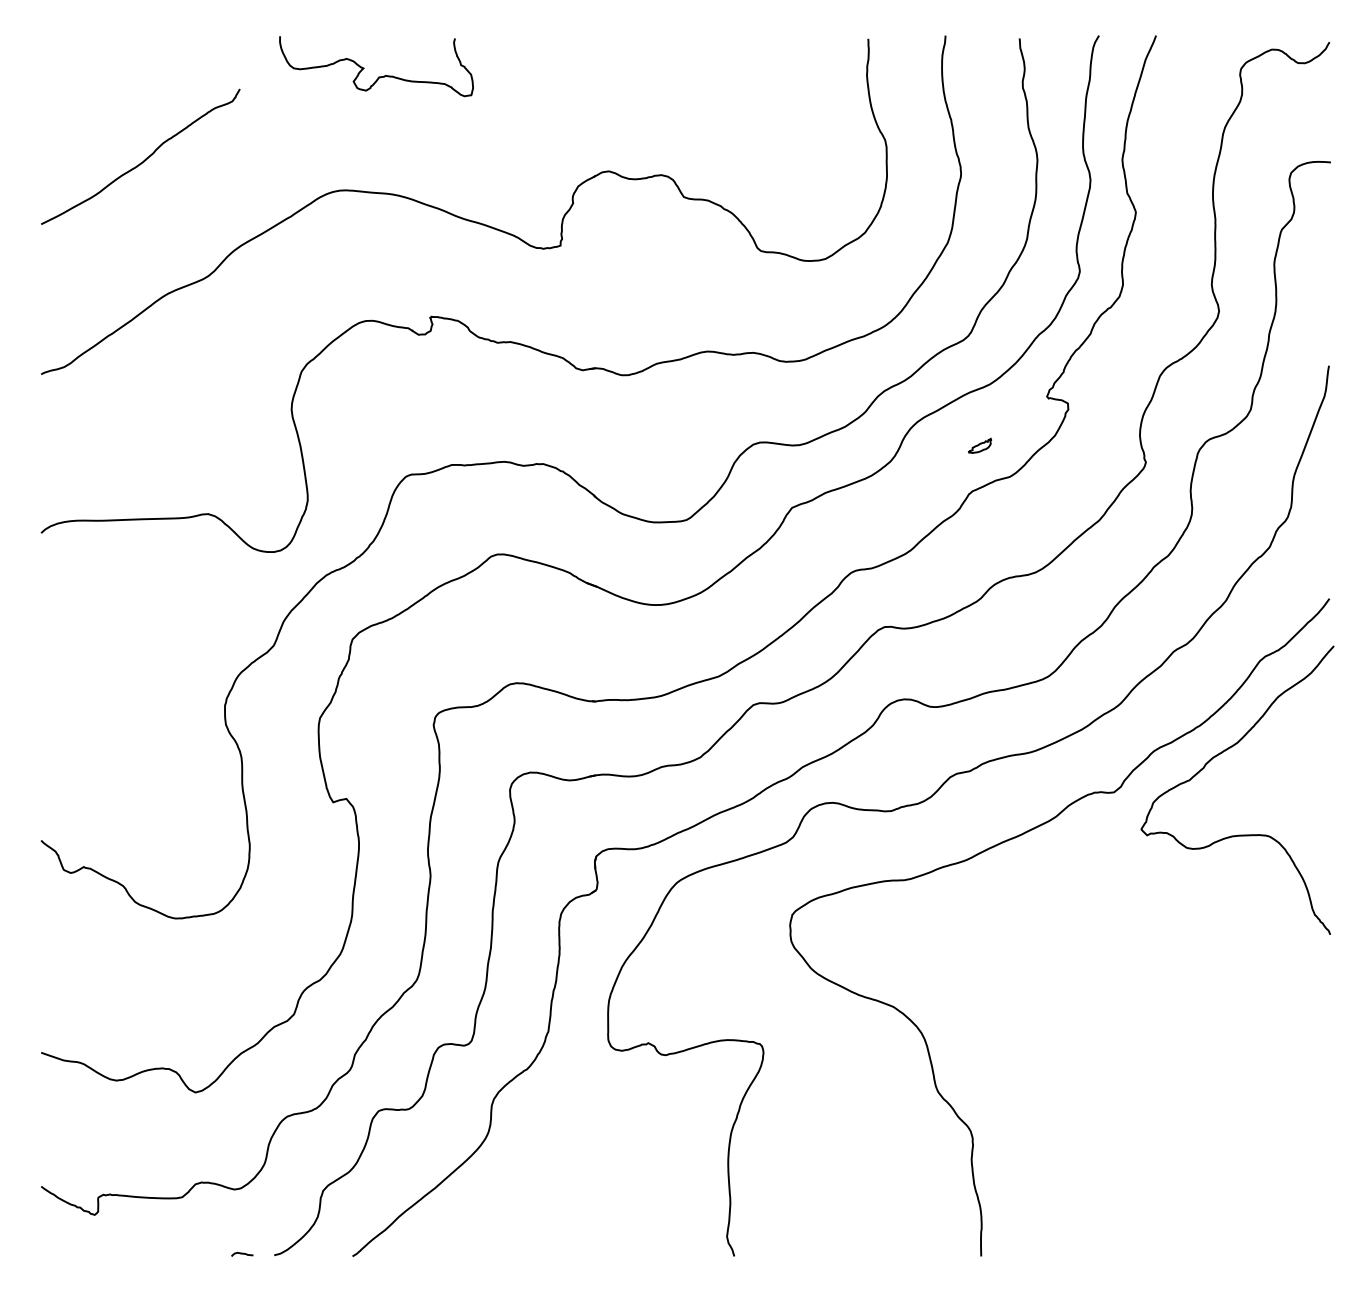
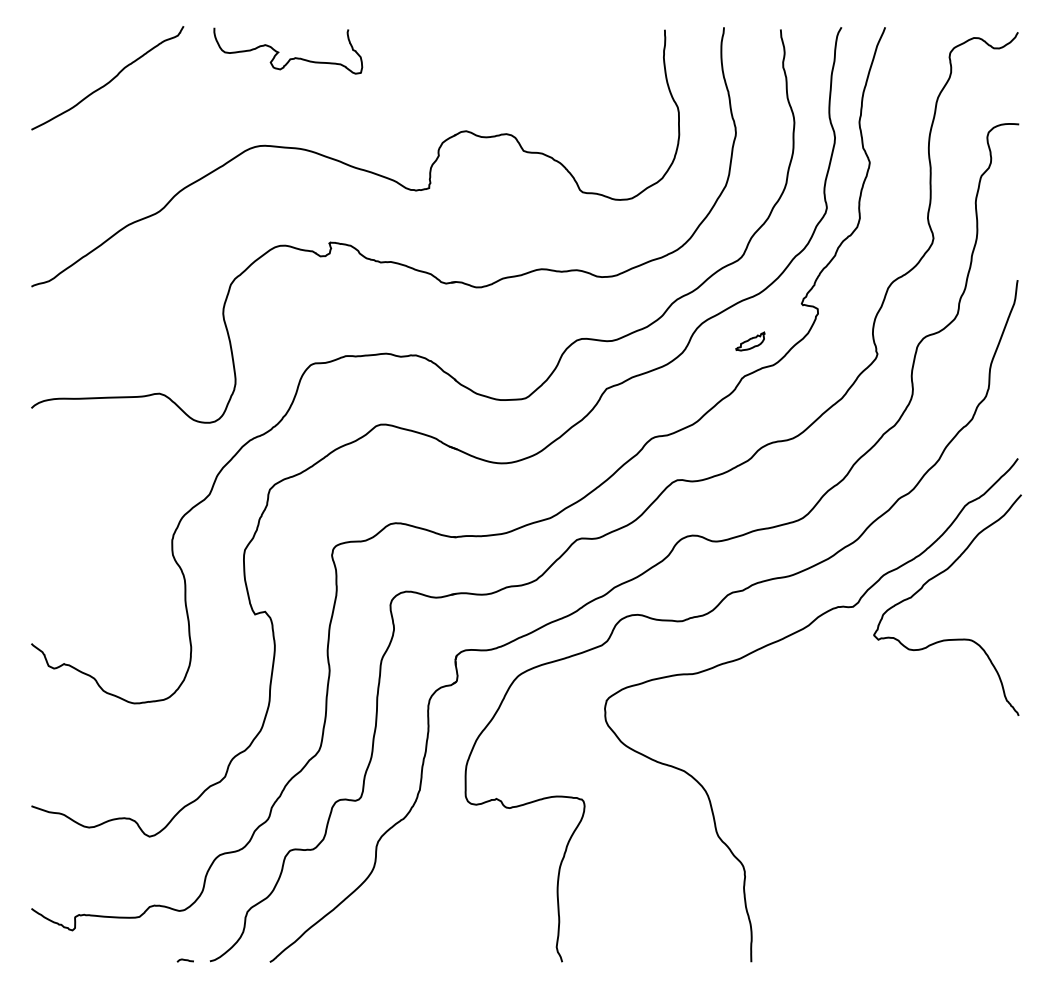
curve: (143, 159) -> (109, 80), moved
part: (980, 445) -> (750, 341), size x1.67

